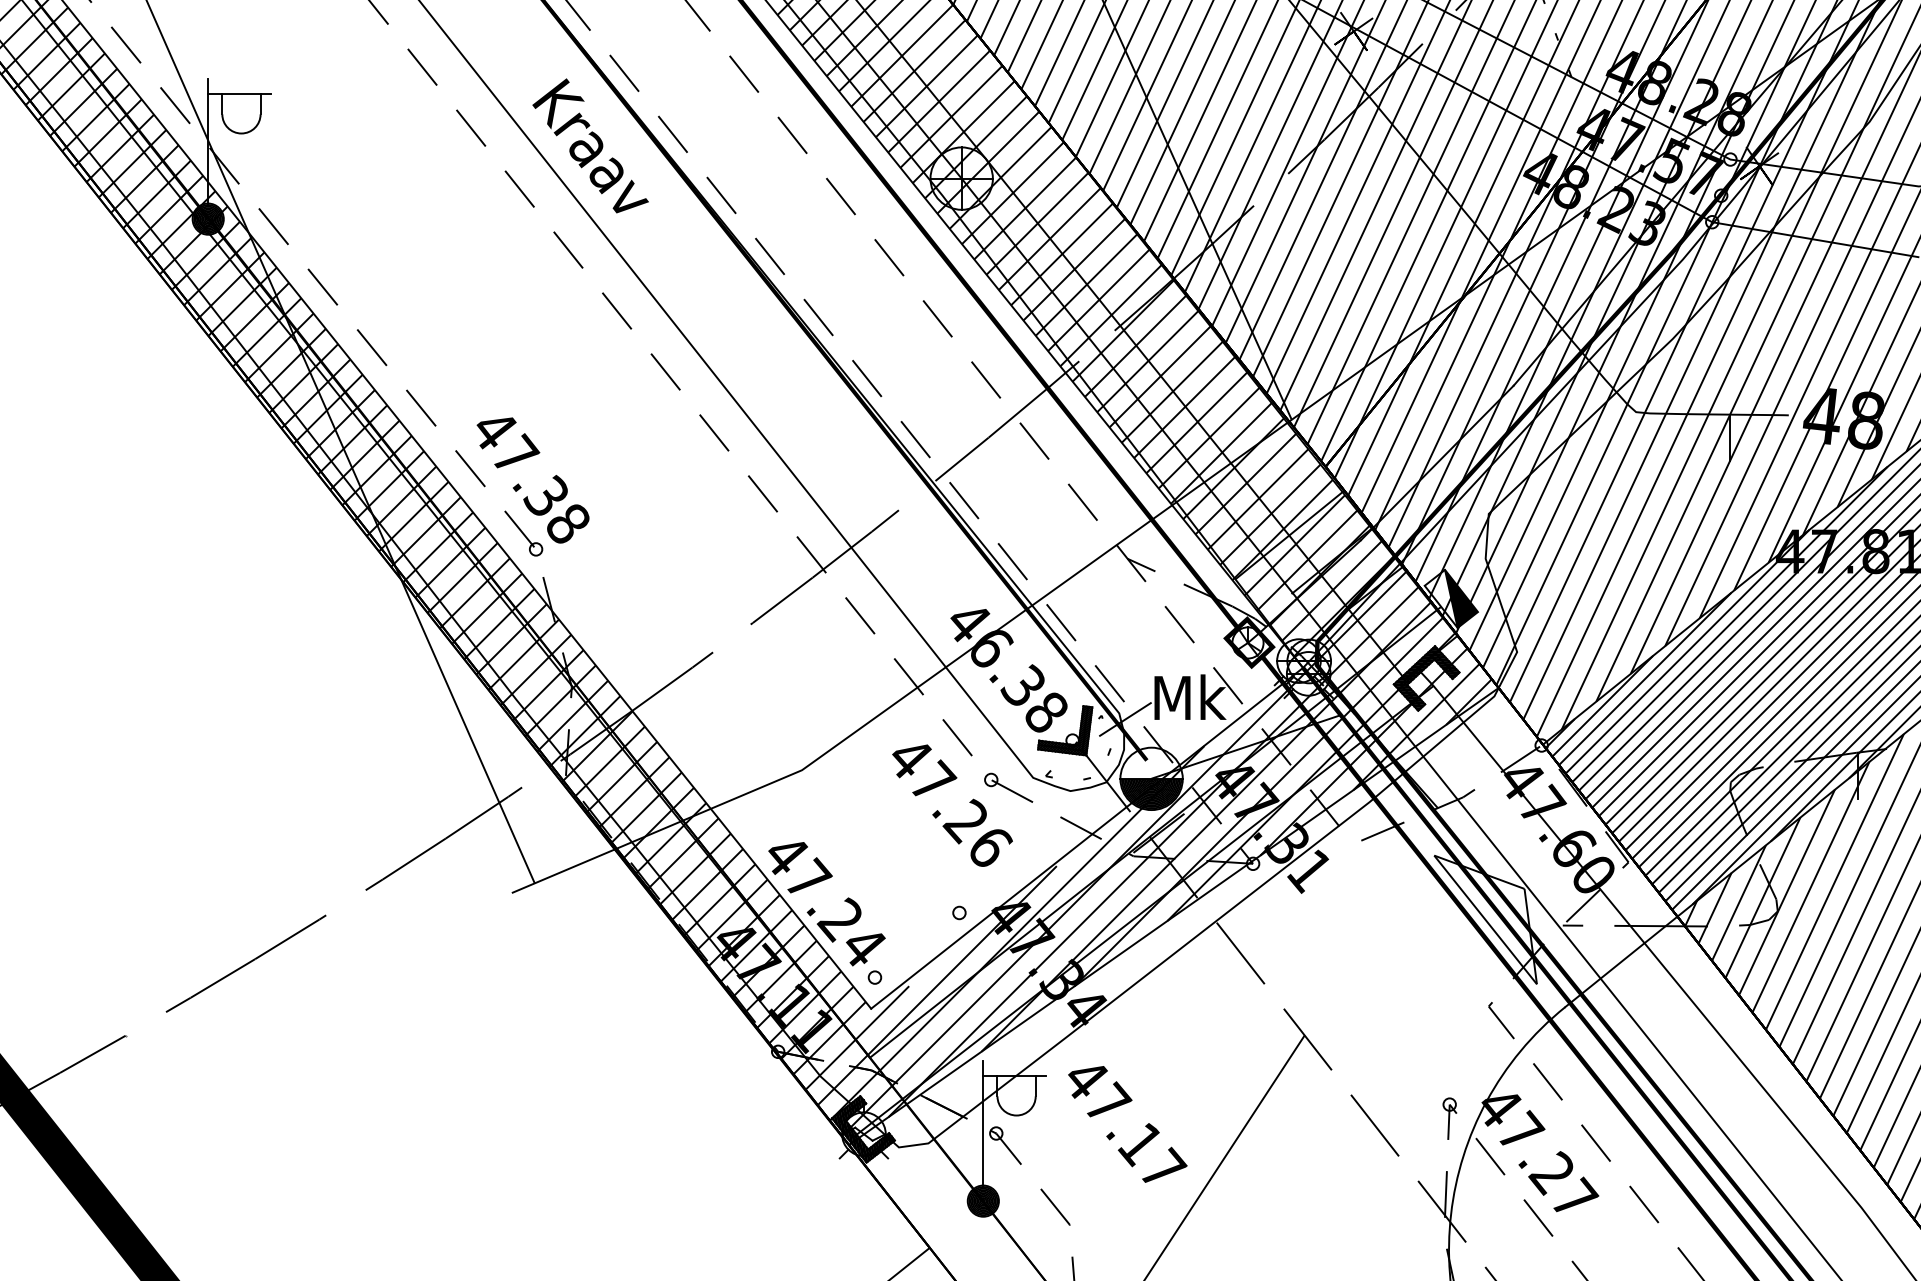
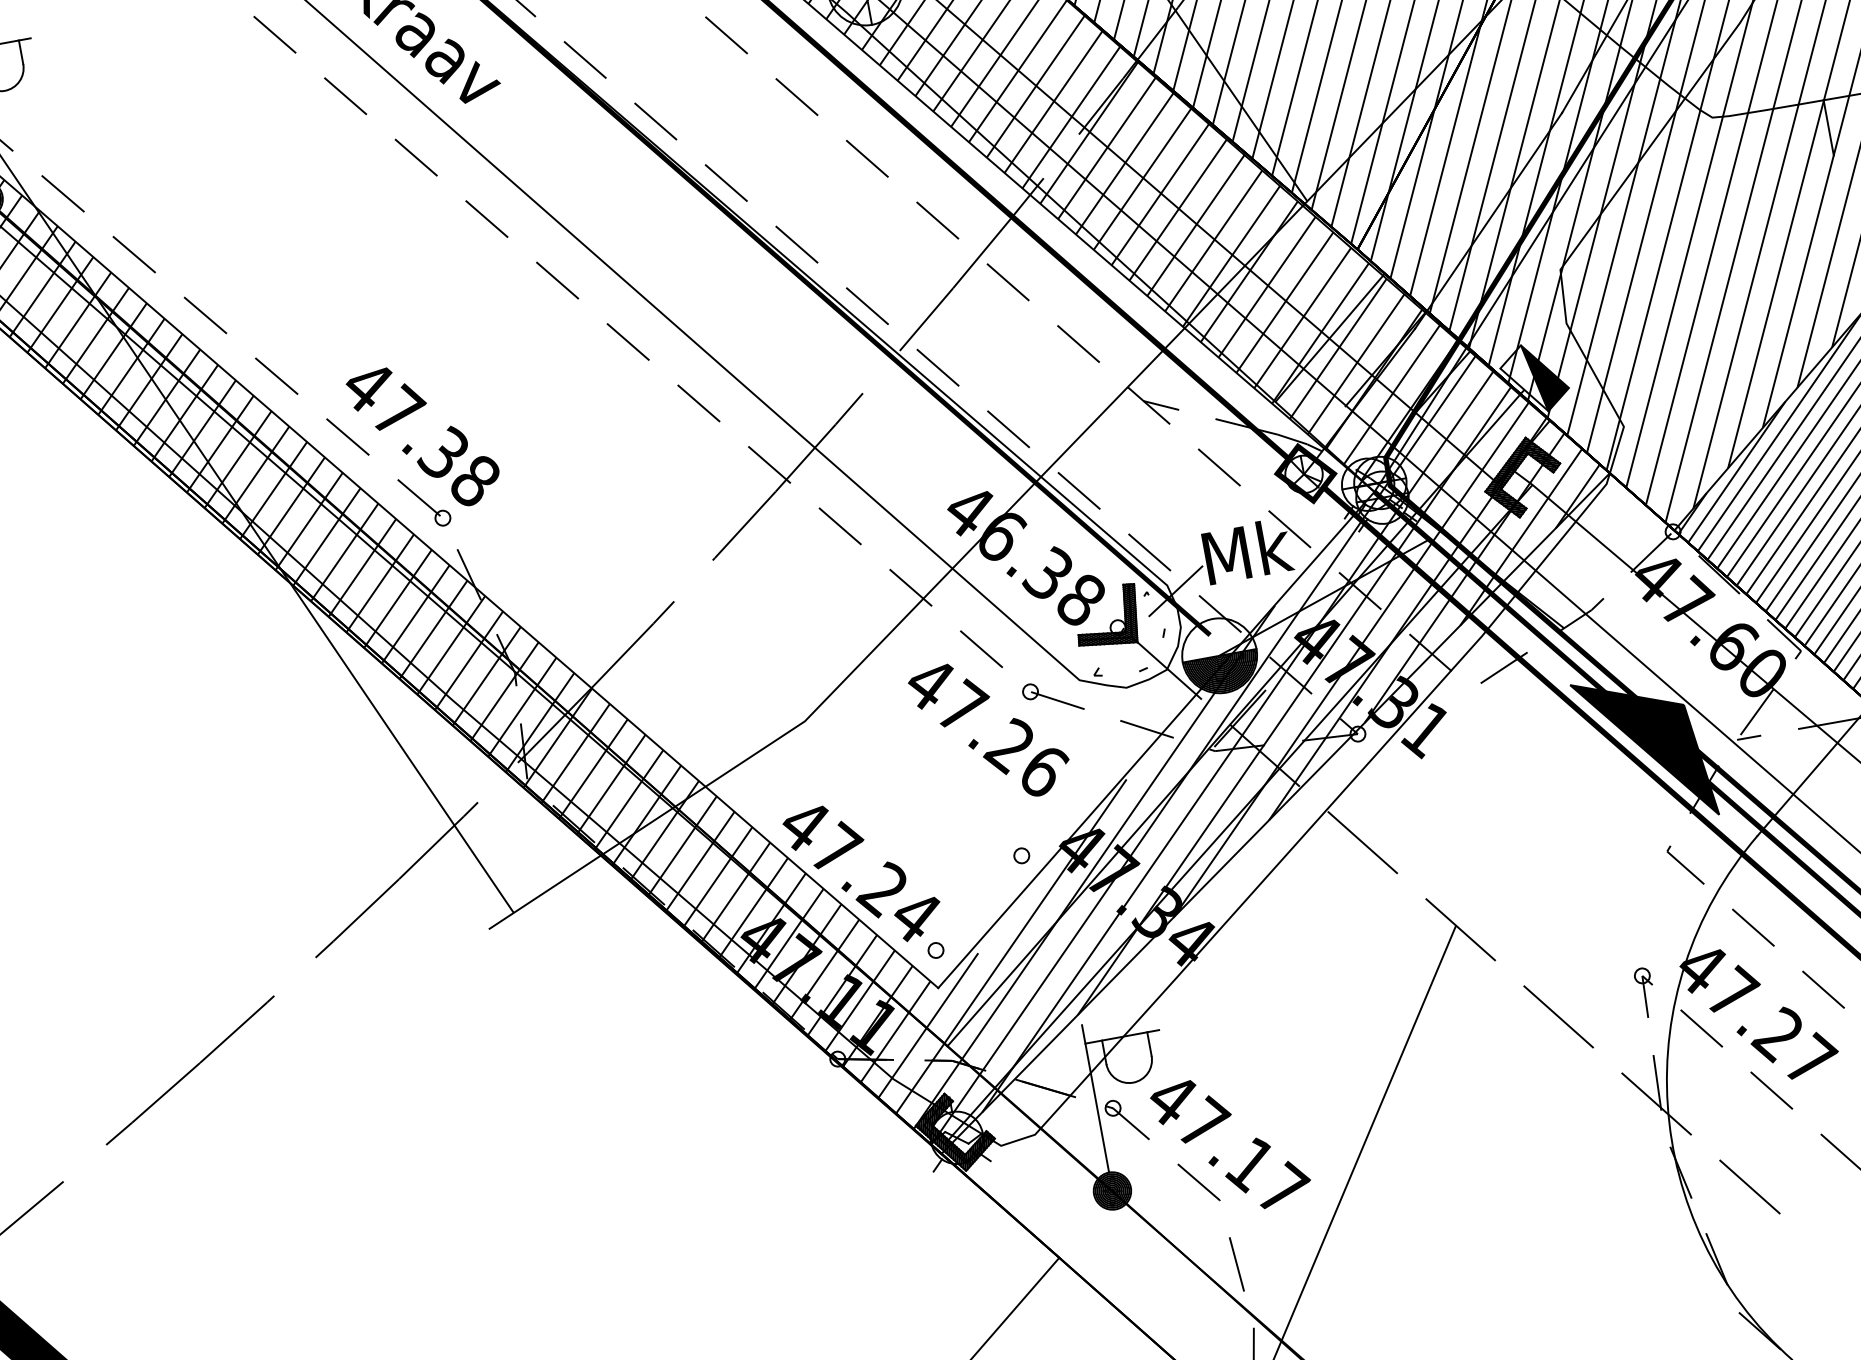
fill: (1485, 919) -> (1644, 749), added
text: (1127, 1124) -> (1231, 1144), moved

